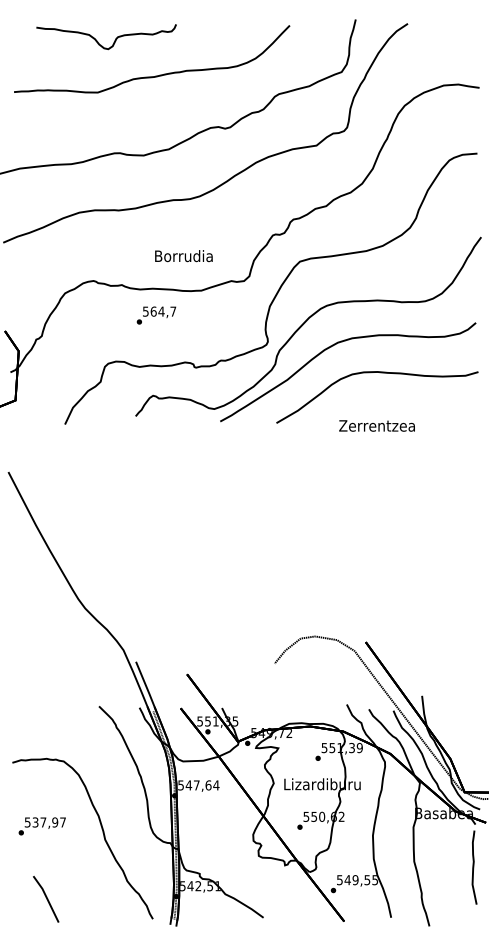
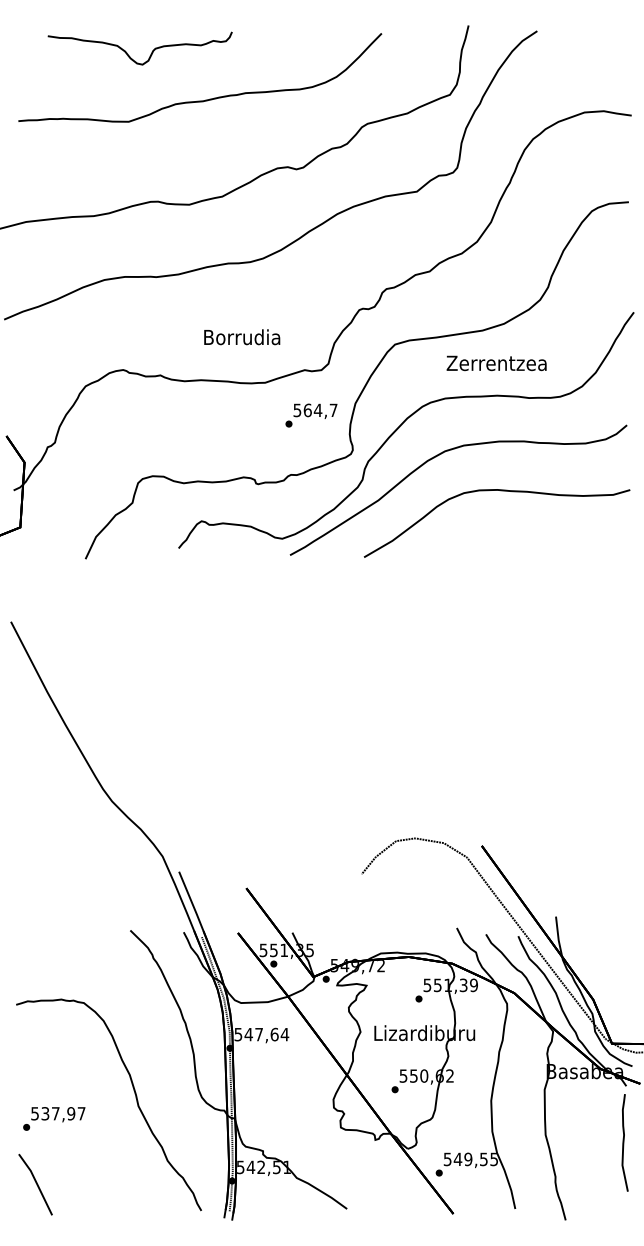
text: (156, 315) -> (311, 415), moved
text: (376, 425) -> (495, 362), moved
text: (41, 826) -> (53, 1119), moved
curve: (46, 899) -> (36, 1184), moved

